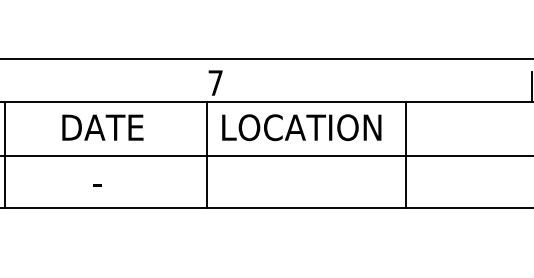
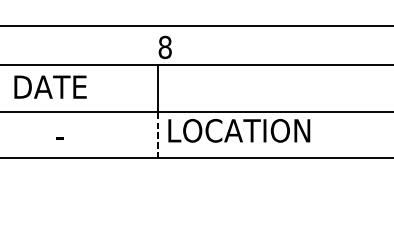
text: (215, 83) -> (165, 47), 7 -> 8
text: (102, 127) -> (50, 87), moved
text: (301, 127) -> (239, 130), moved
line: (406, 154) -> (335, 111), removed
line: (206, 181) -> (157, 135), solid -> dashed

